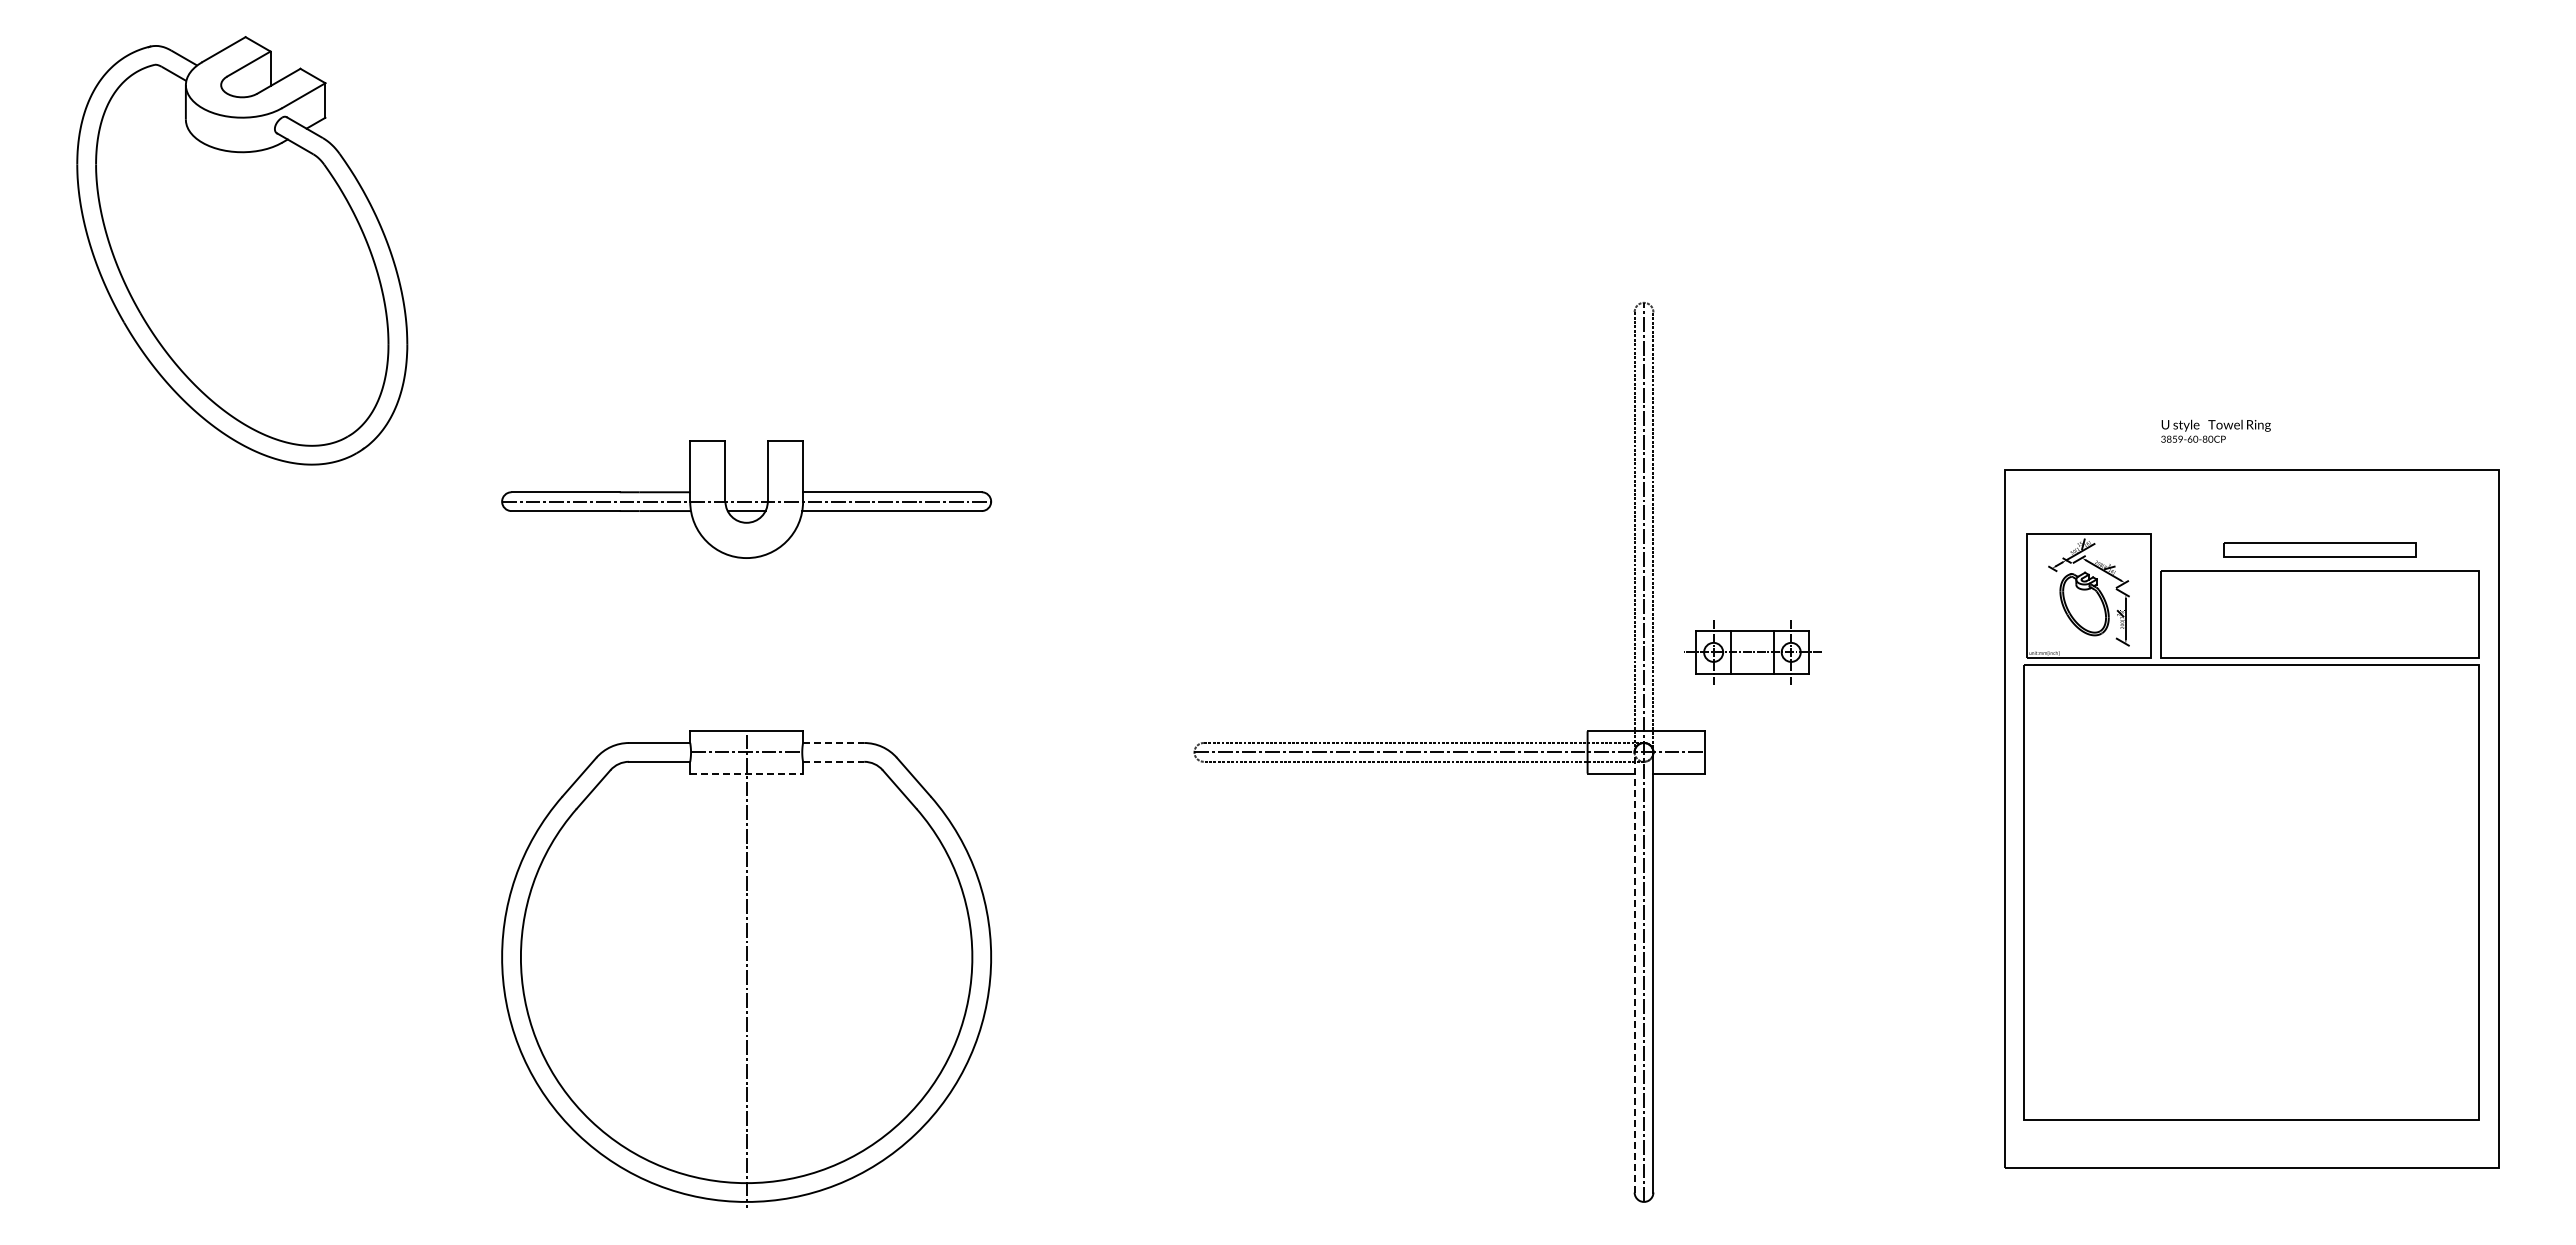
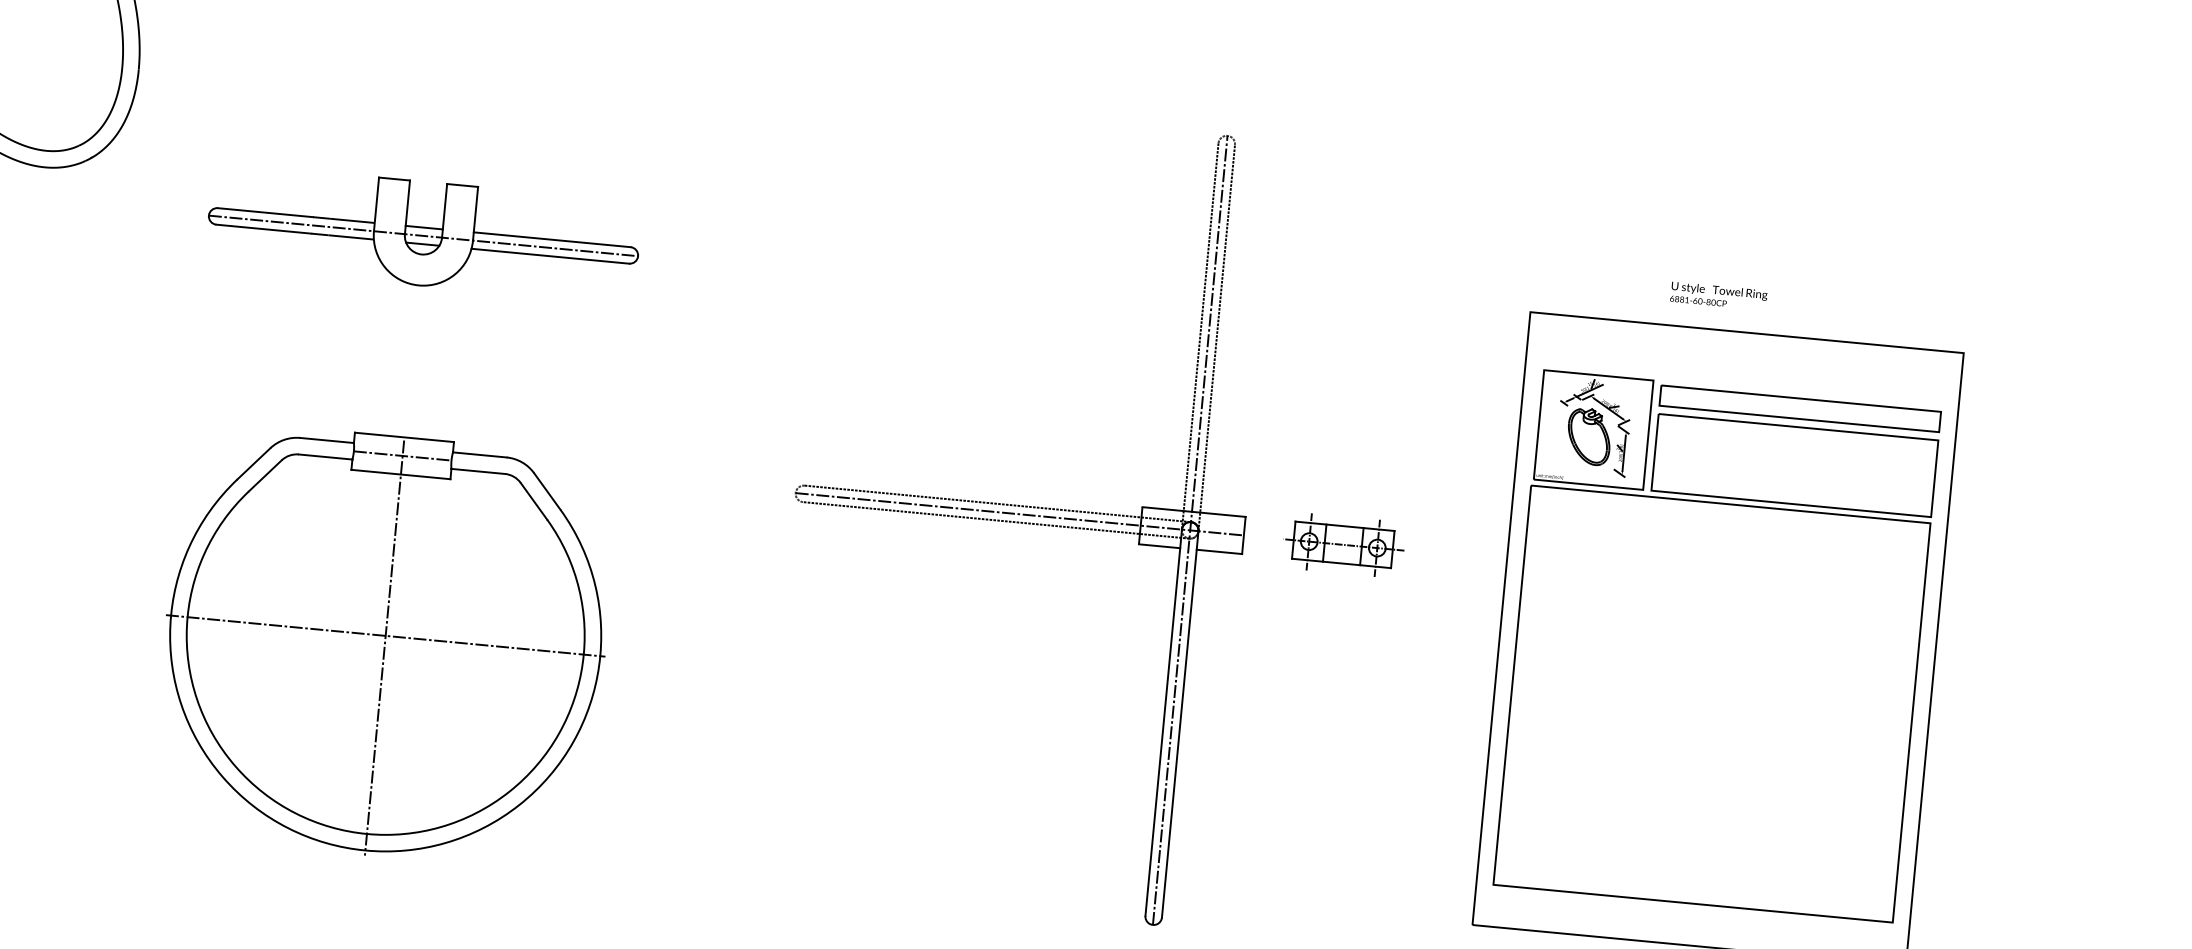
text: (2171, 438) -> (1679, 298), 3859-60-80CP -> 6881-60-80CP
line: (746, 492) -> (424, 227), added
part: (2319, 549) -> (1799, 408), size x1.67
part: (1752, 652) -> (1343, 544), moved
line: (833, 743) -> (479, 455), dashed -> solid
line: (833, 761) -> (478, 471), dashed -> solid
line: (747, 773) -> (401, 474), dashed -> solid
line: (746, 957) -> (385, 635), added
line: (1634, 971) -> (1163, 721), dashed -> solid

